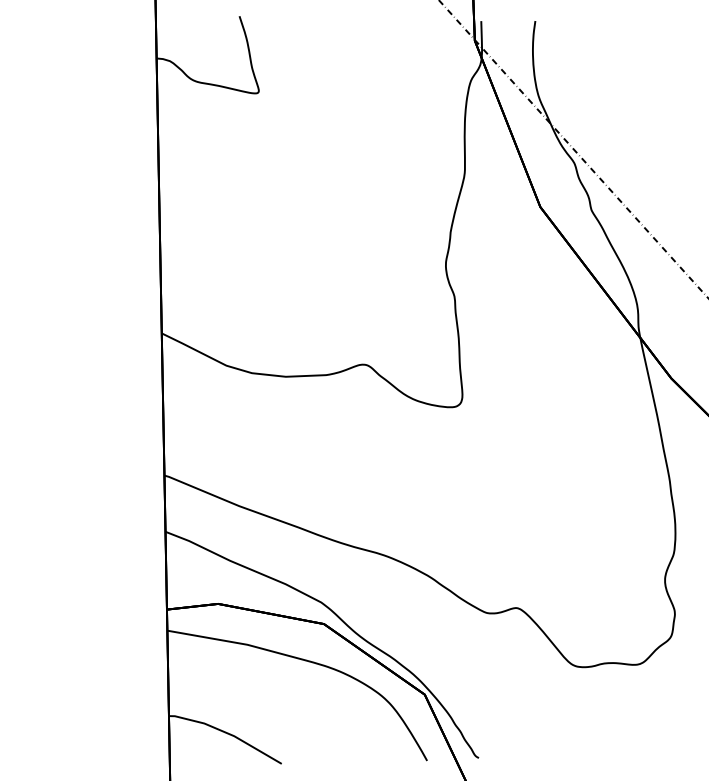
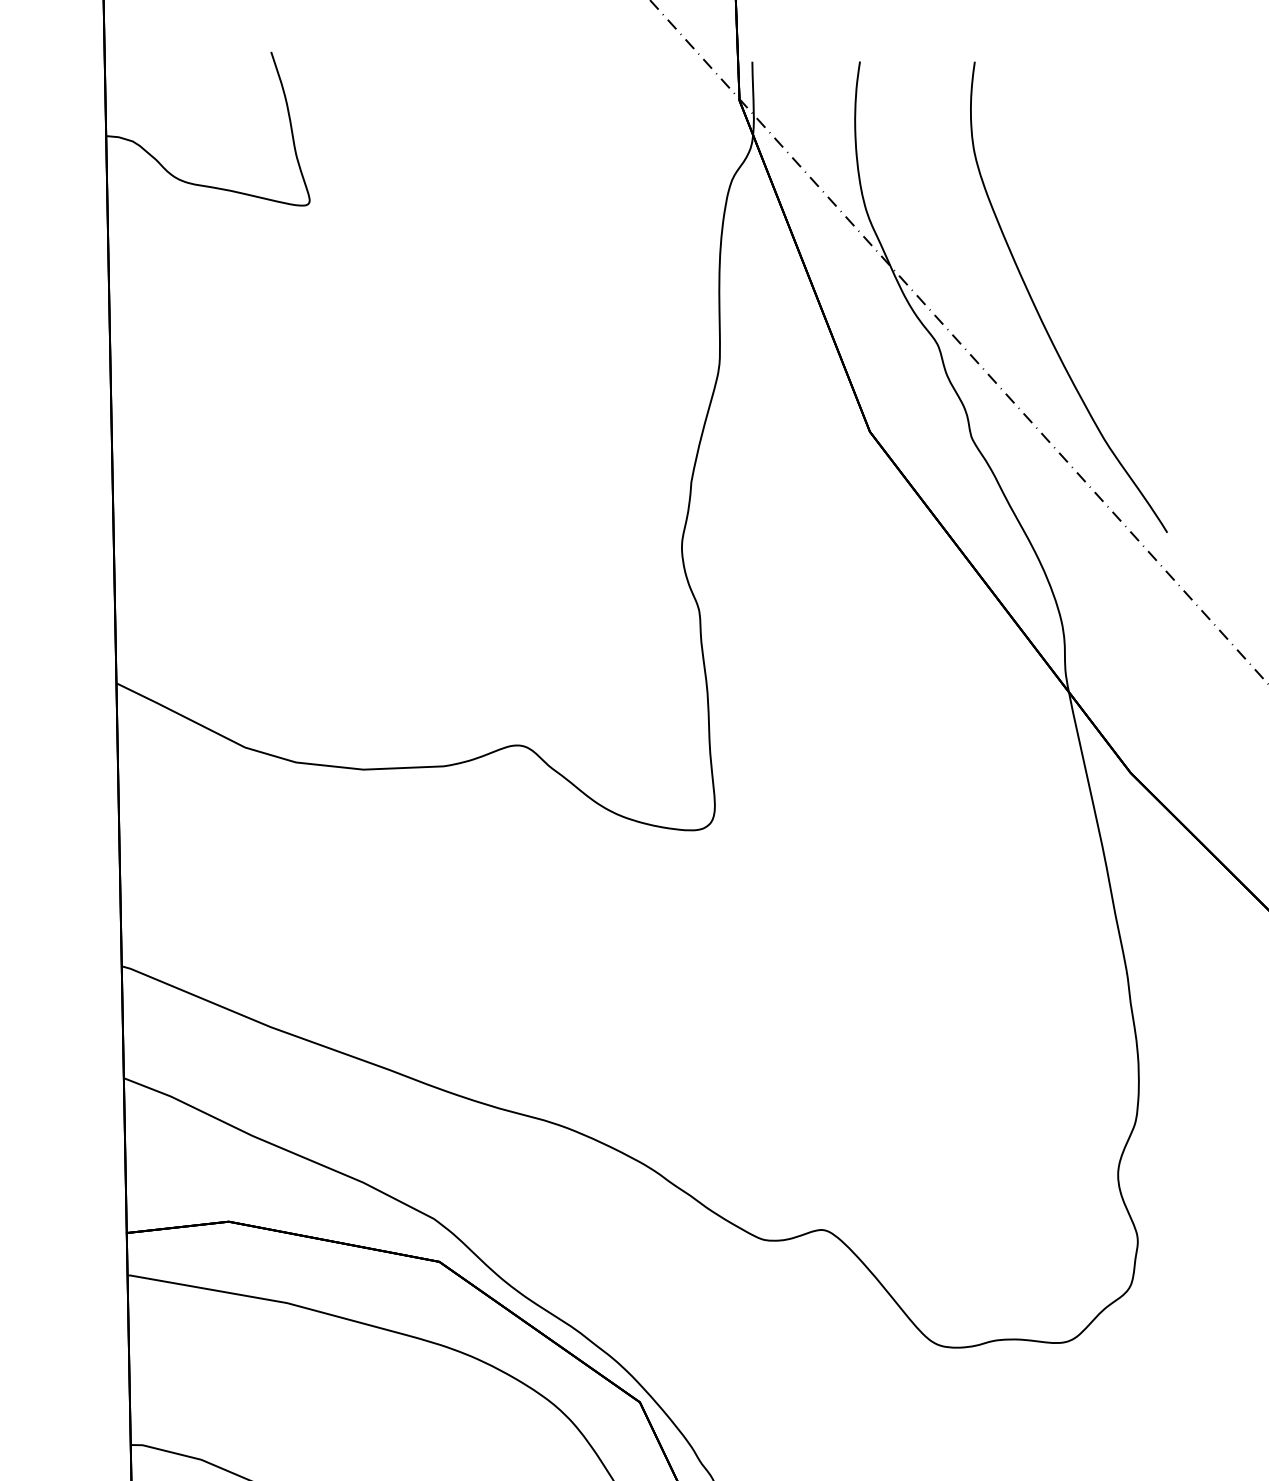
curve: (625, 146) -> (1039, 311), added

